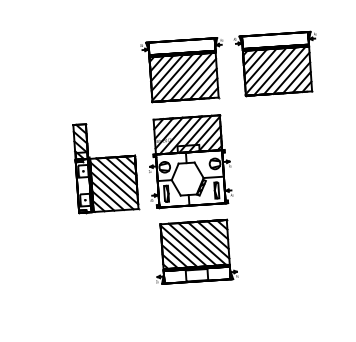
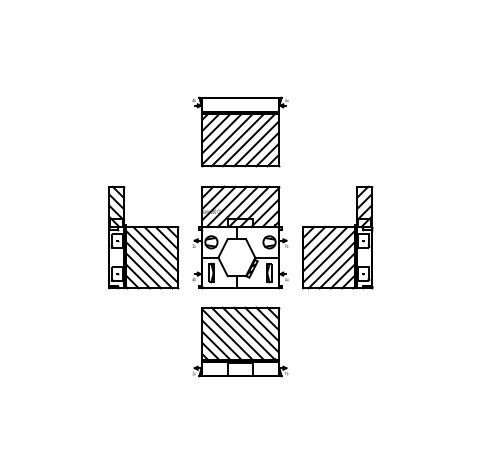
part: (276, 63) -> (348, 131), removed
part: (273, 155) -> (337, 237), added

